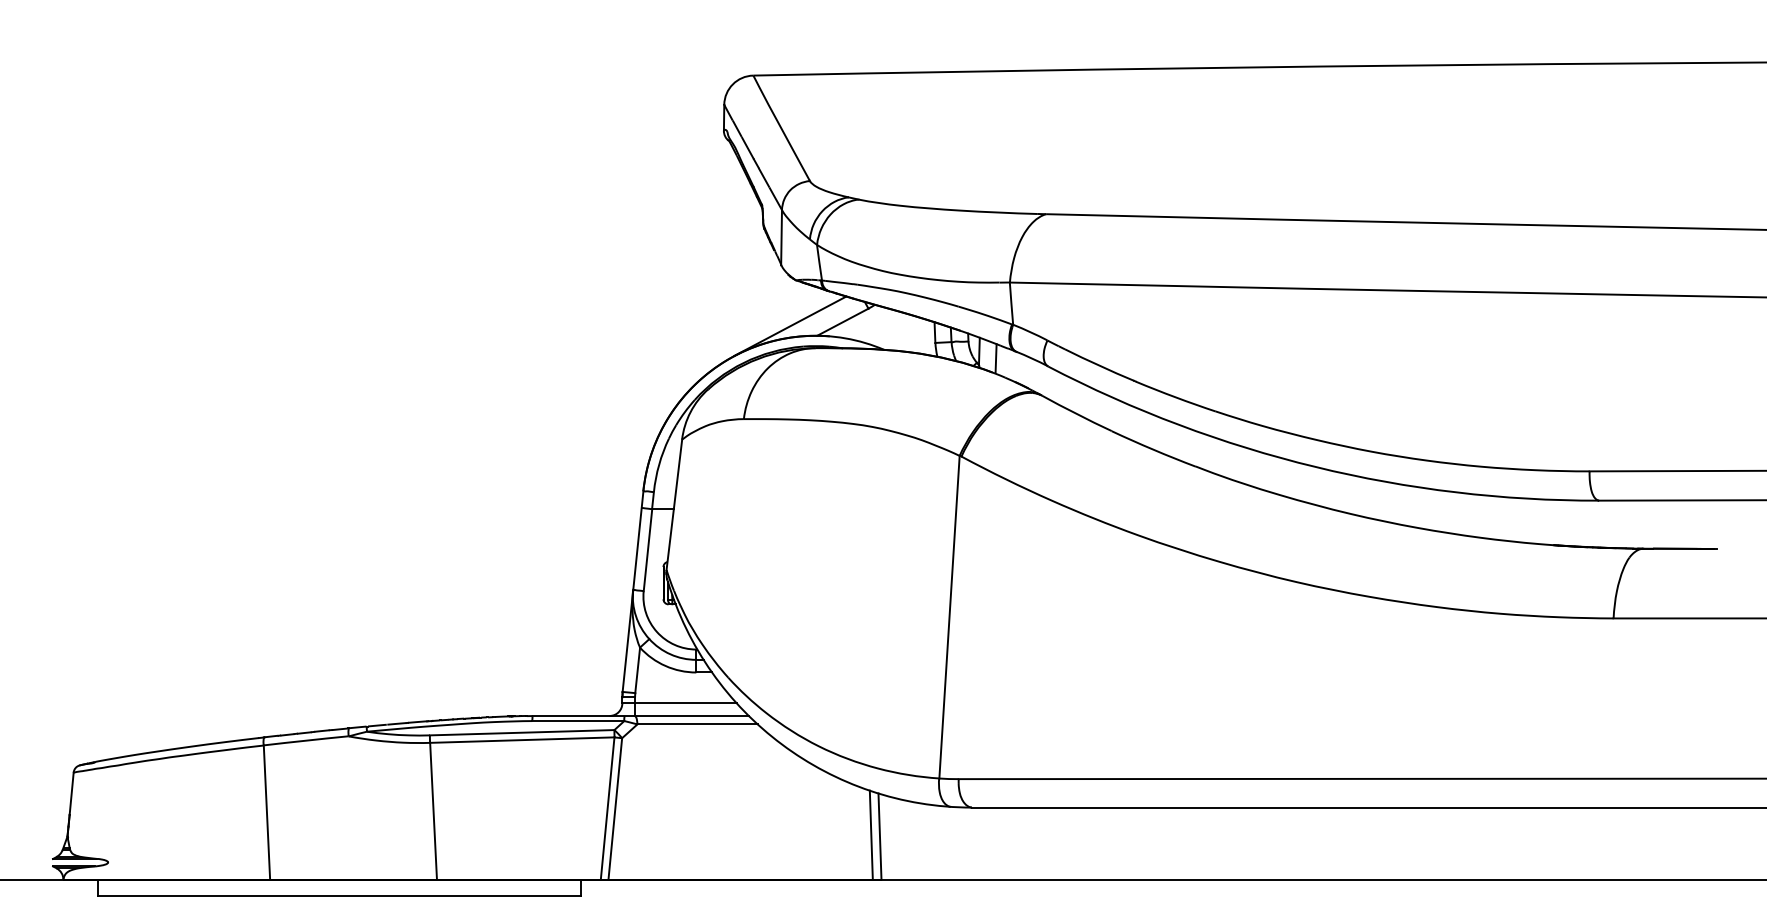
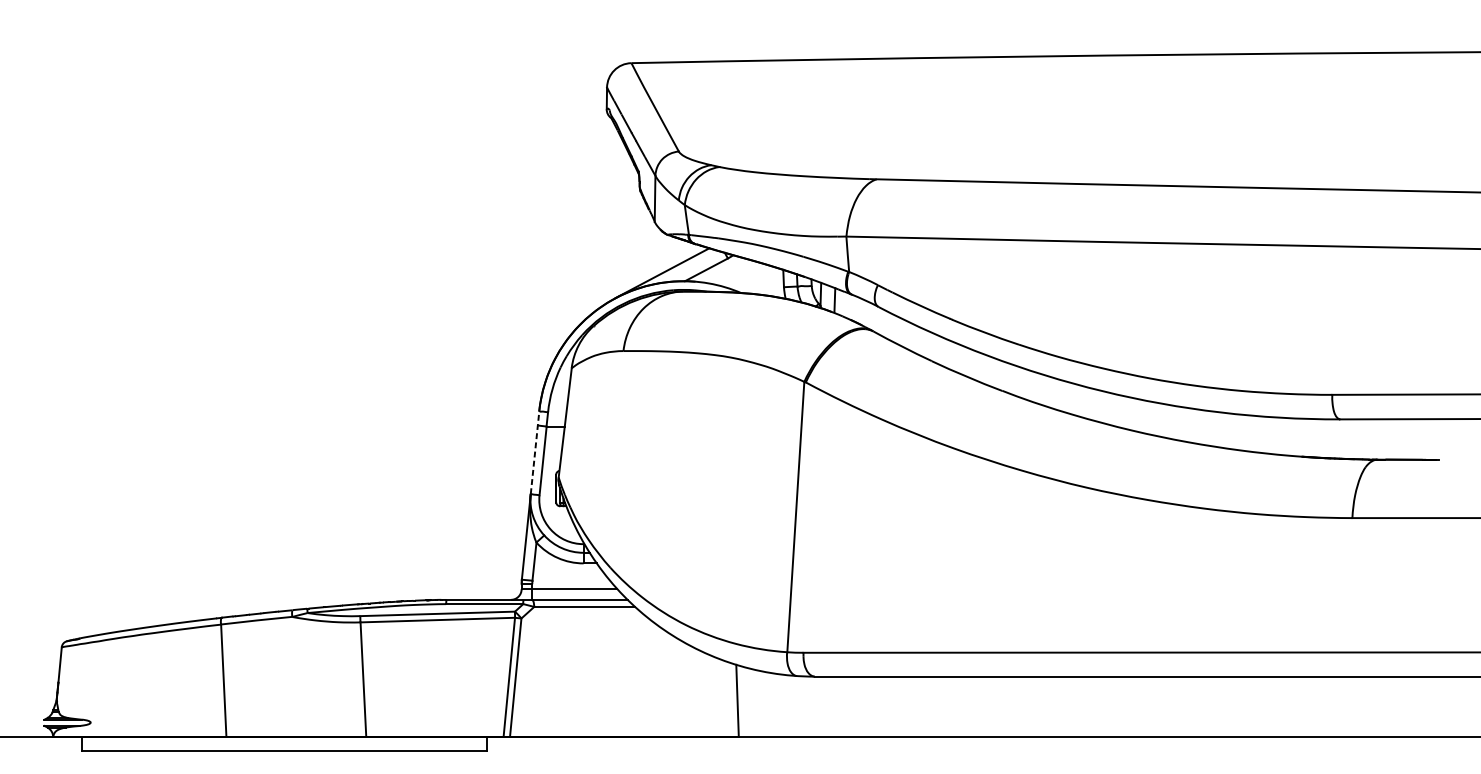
line: (638, 540) -> (535, 452), solid -> dashed
line: (870, 834) -> (729, 699), removed

